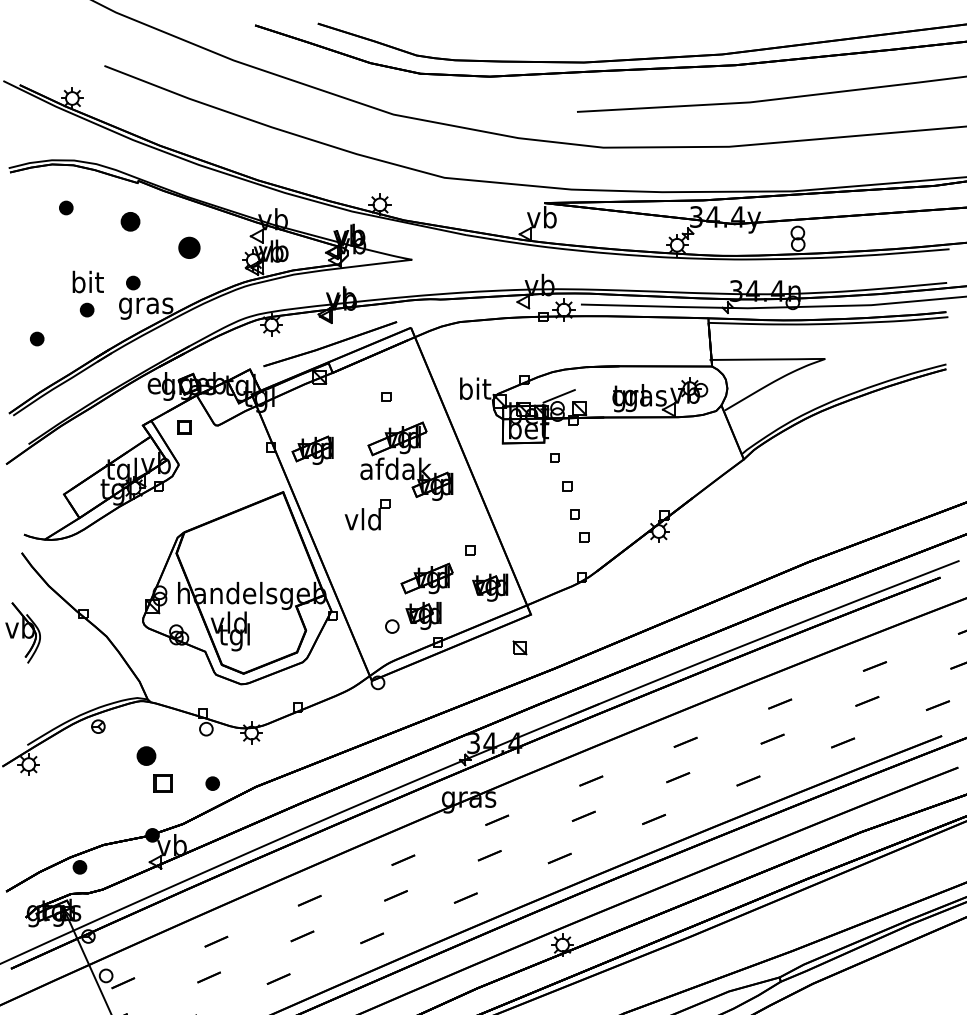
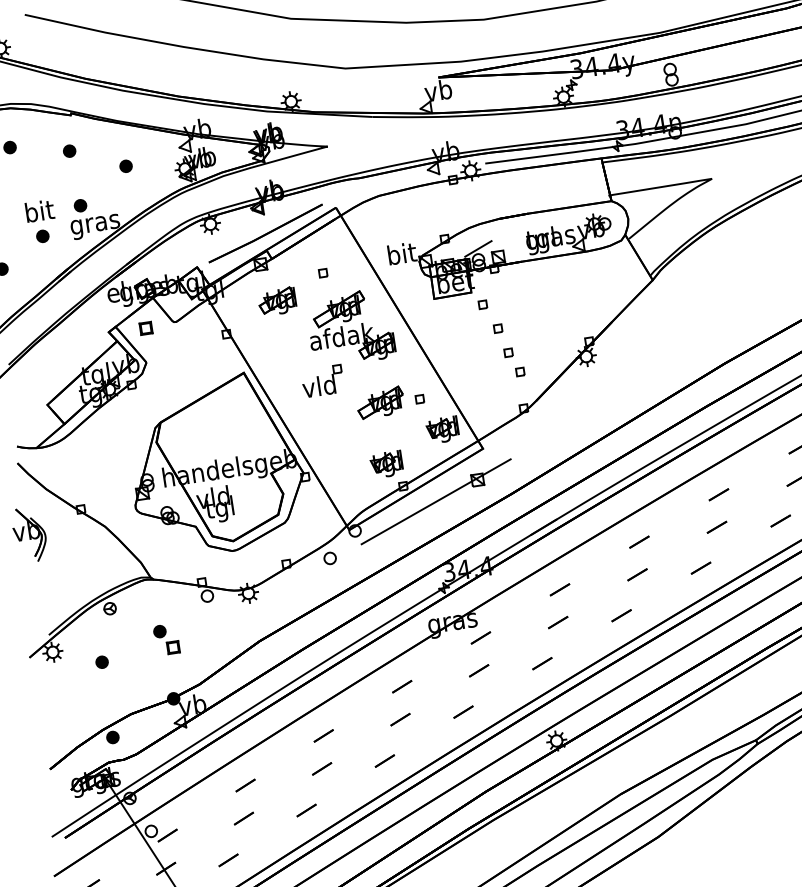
part: (130, 221) -> (69, 150), size x0.71
part: (189, 247) -> (126, 166), size x0.62
part: (312, 449) -> (277, 300), moved
part: (426, 578) -> (380, 402), moved
part: (392, 626) -> (330, 558), moved
line: (470, 664) -> (435, 501), added
part: (154, 769) -> (166, 639), size x0.71
part: (212, 783) -> (101, 662), moved

